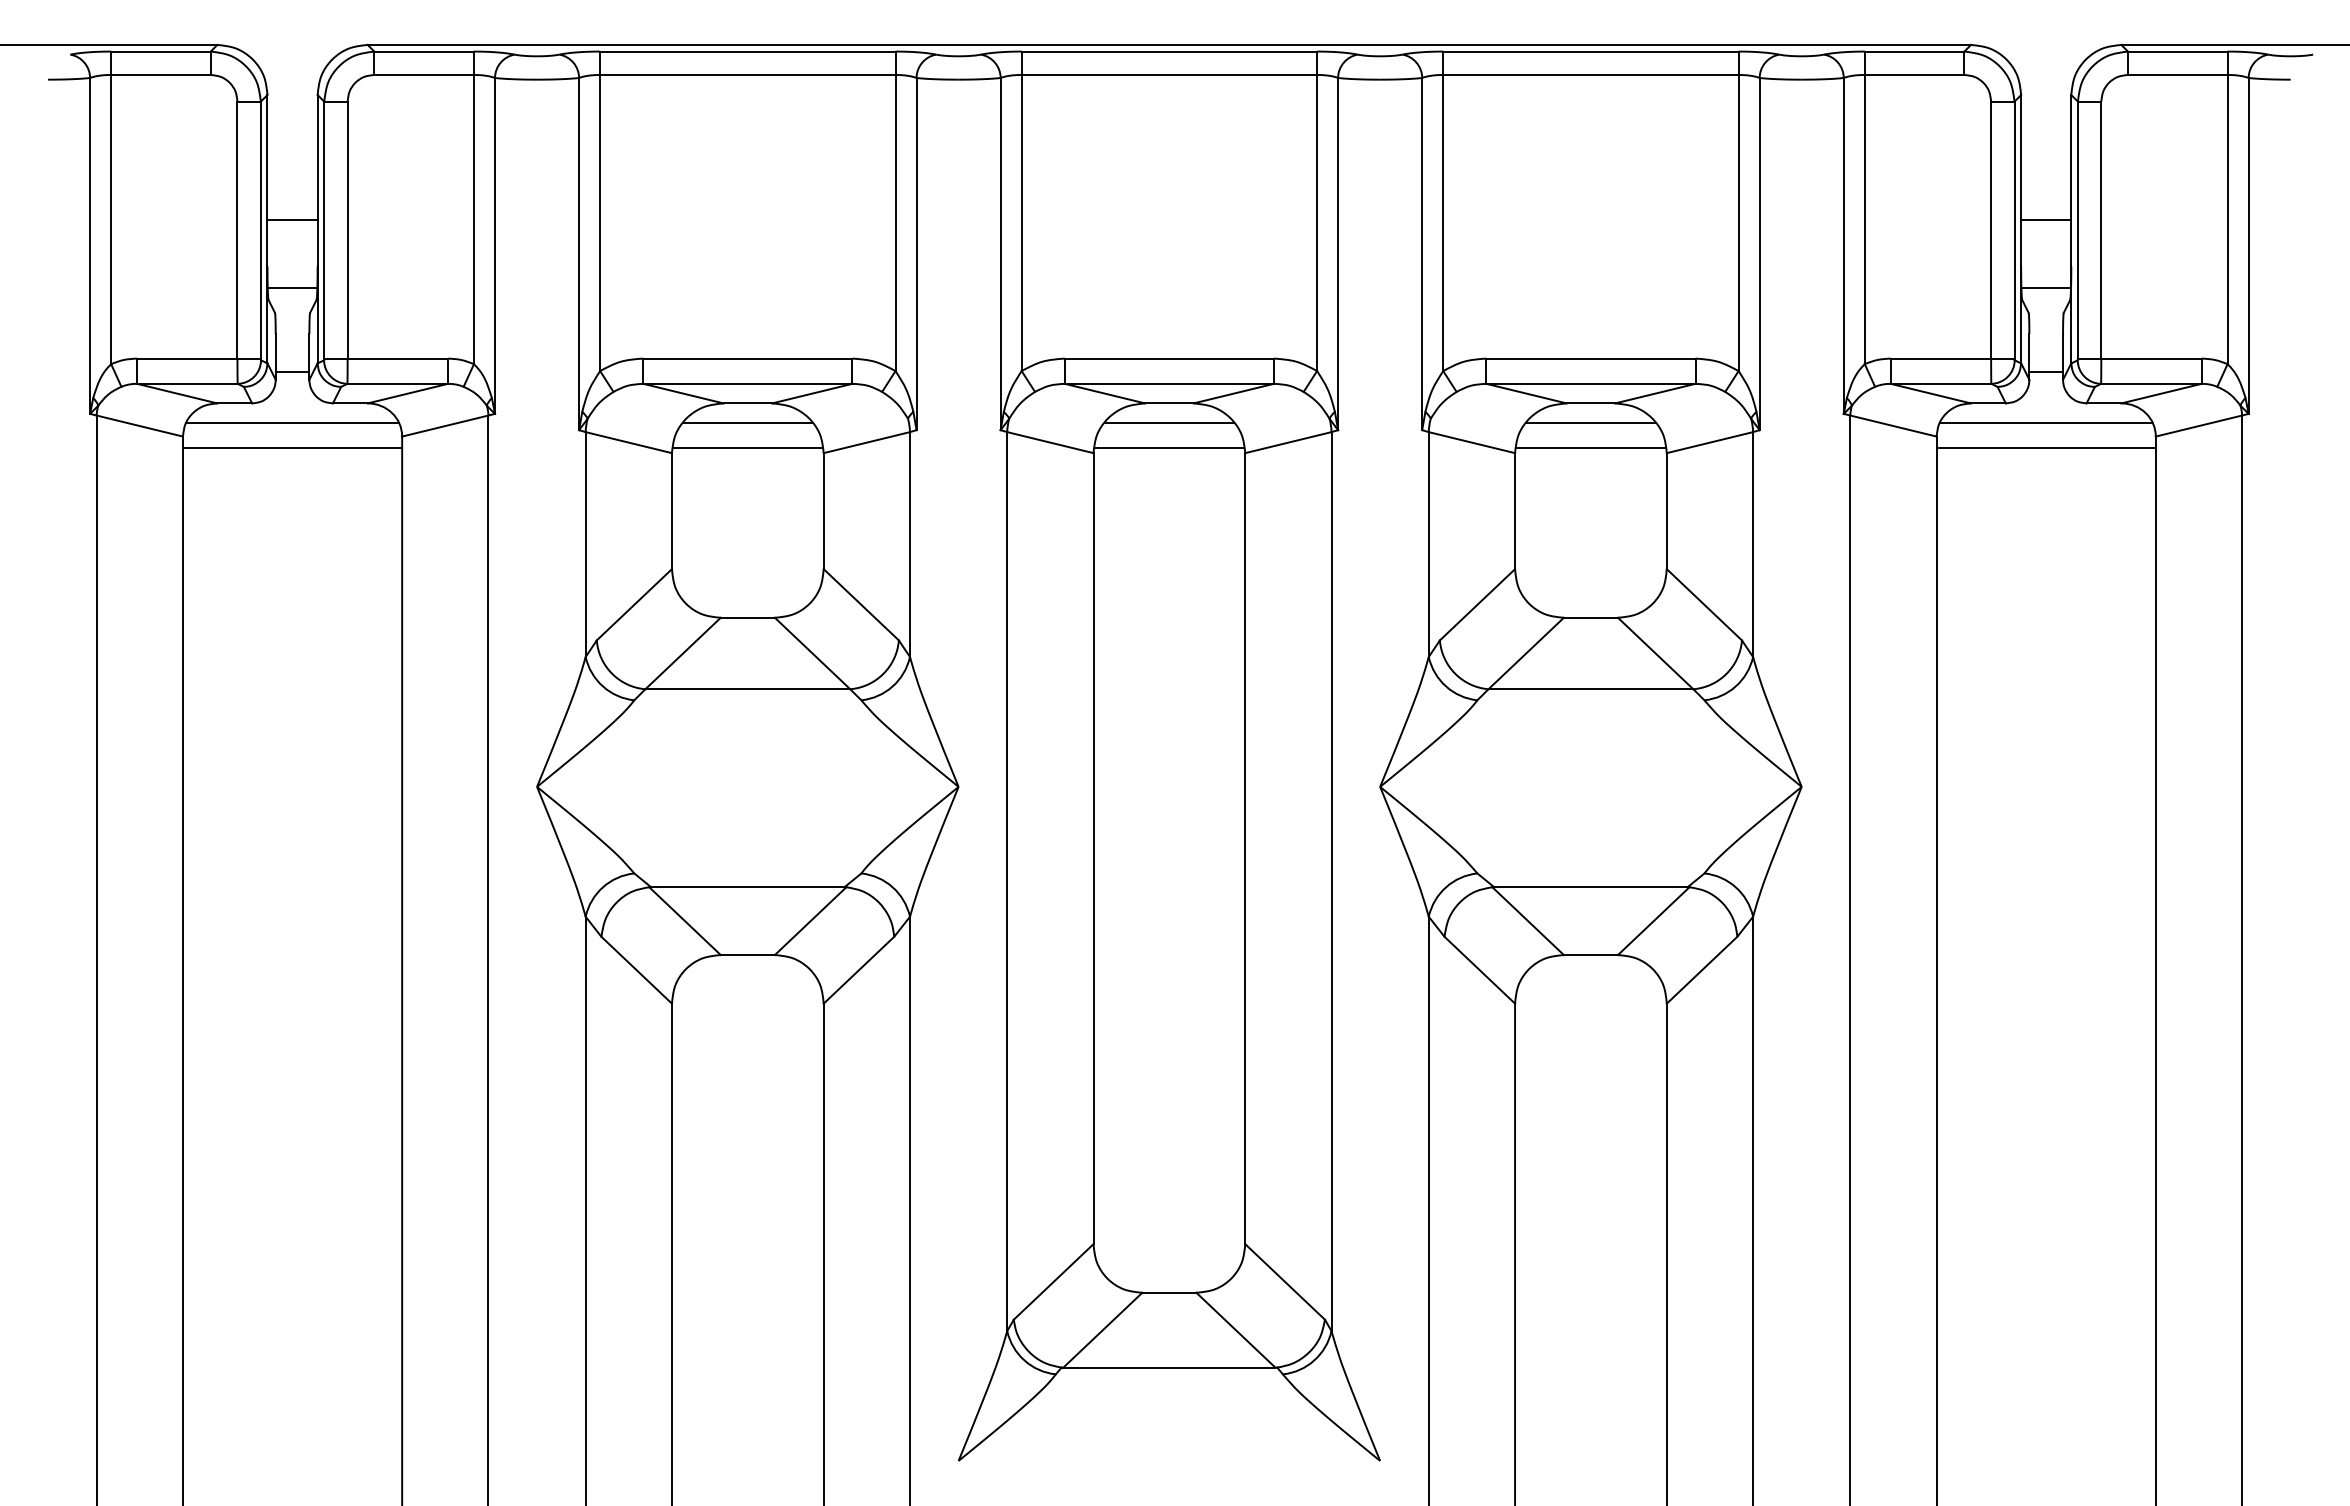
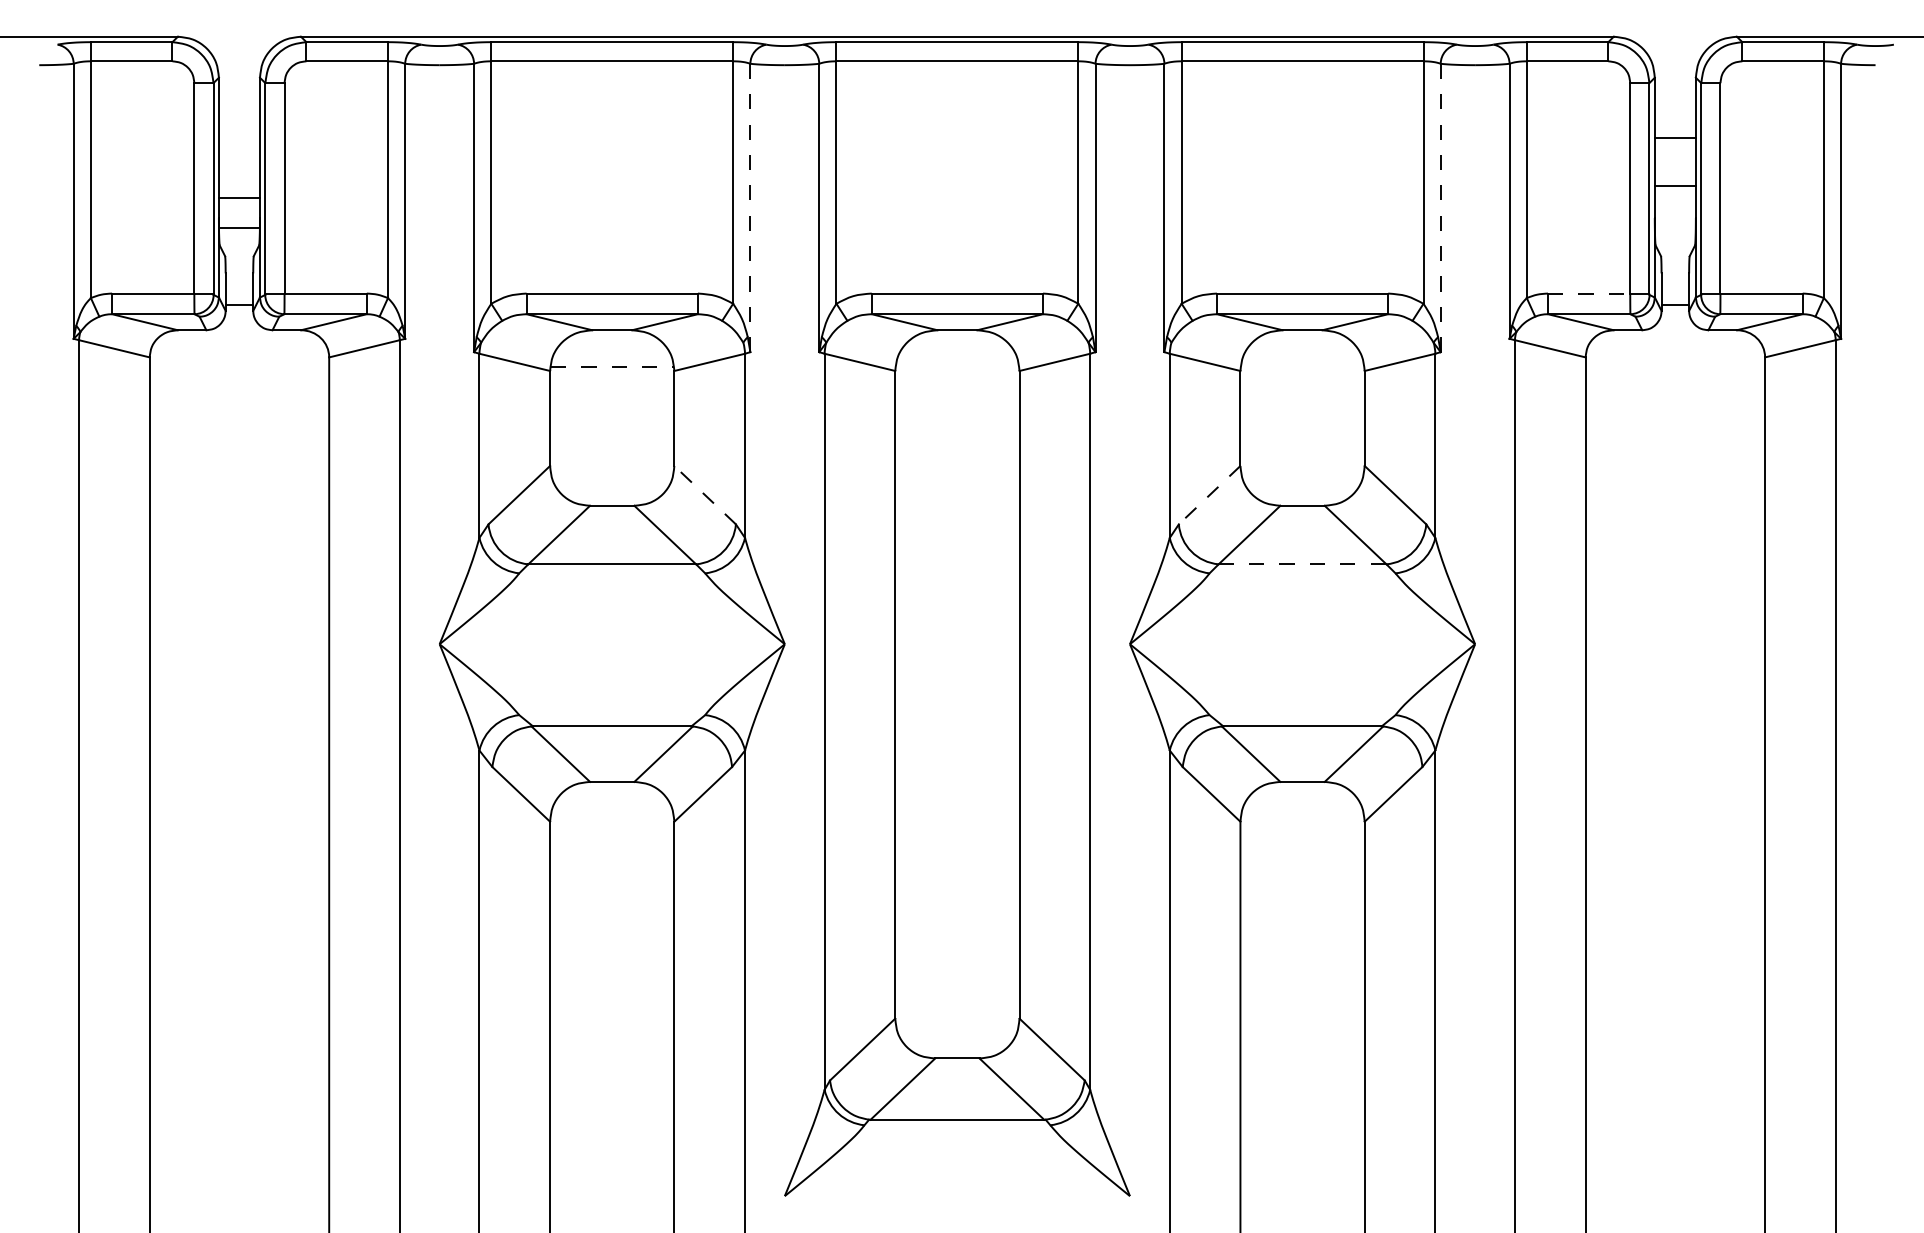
line: (292, 220) -> (239, 227), moved
line: (2046, 220) -> (1675, 137), moved
line: (916, 254) -> (750, 208), solid -> dashed
line: (1759, 254) -> (1440, 208), solid -> dashed
line: (292, 287) -> (239, 197), moved
line: (2046, 287) -> (1675, 186), moved
line: (1941, 358) -> (1589, 293), solid -> dashed
line: (292, 422) -> (239, 345), removed
line: (747, 422) -> (611, 345), removed
line: (1169, 422) -> (957, 345), removed
line: (1590, 422) -> (1302, 345), removed
line: (2045, 422) -> (1674, 345), removed
line: (292, 447) -> (239, 366), removed
line: (747, 447) -> (611, 366), solid -> dashed
line: (1169, 447) -> (957, 366), removed
line: (1590, 447) -> (1302, 366), removed
line: (2045, 447) -> (1674, 366), removed
line: (861, 604) -> (705, 494), solid -> dashed
line: (1477, 604) -> (1209, 494), solid -> dashed
line: (1591, 689) -> (1303, 564), solid -> dashed

